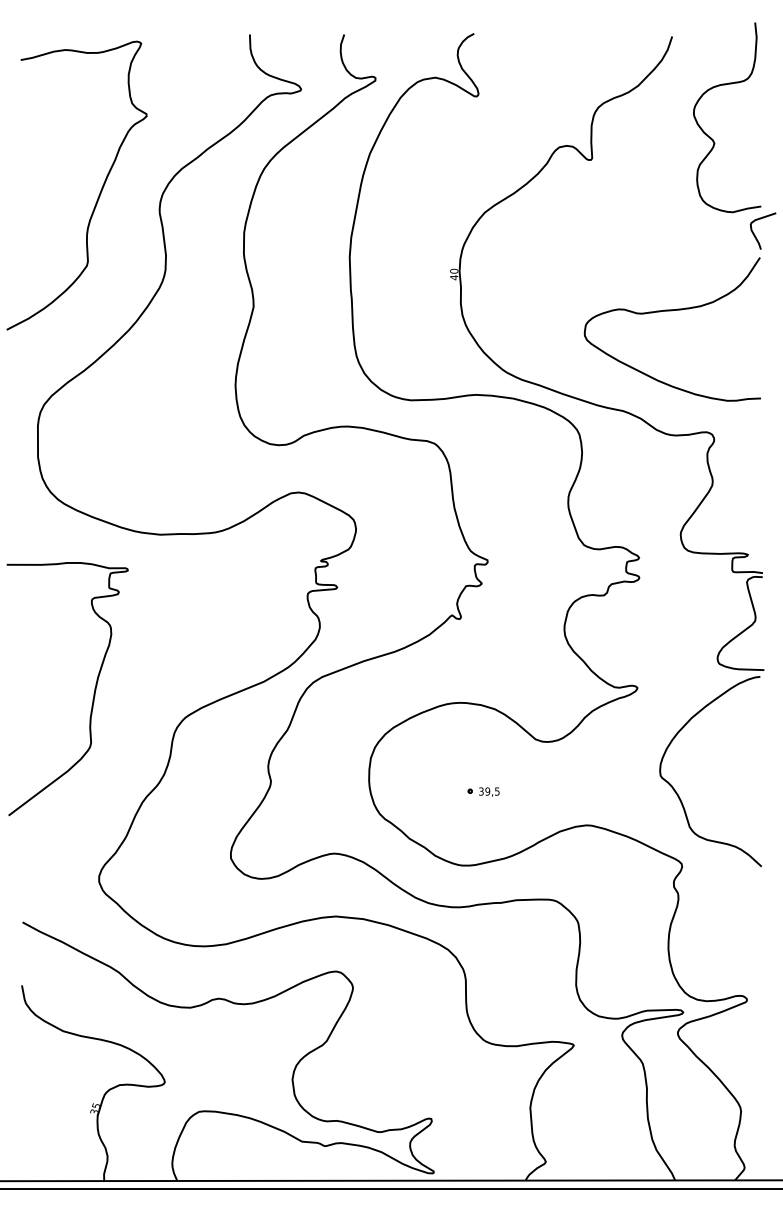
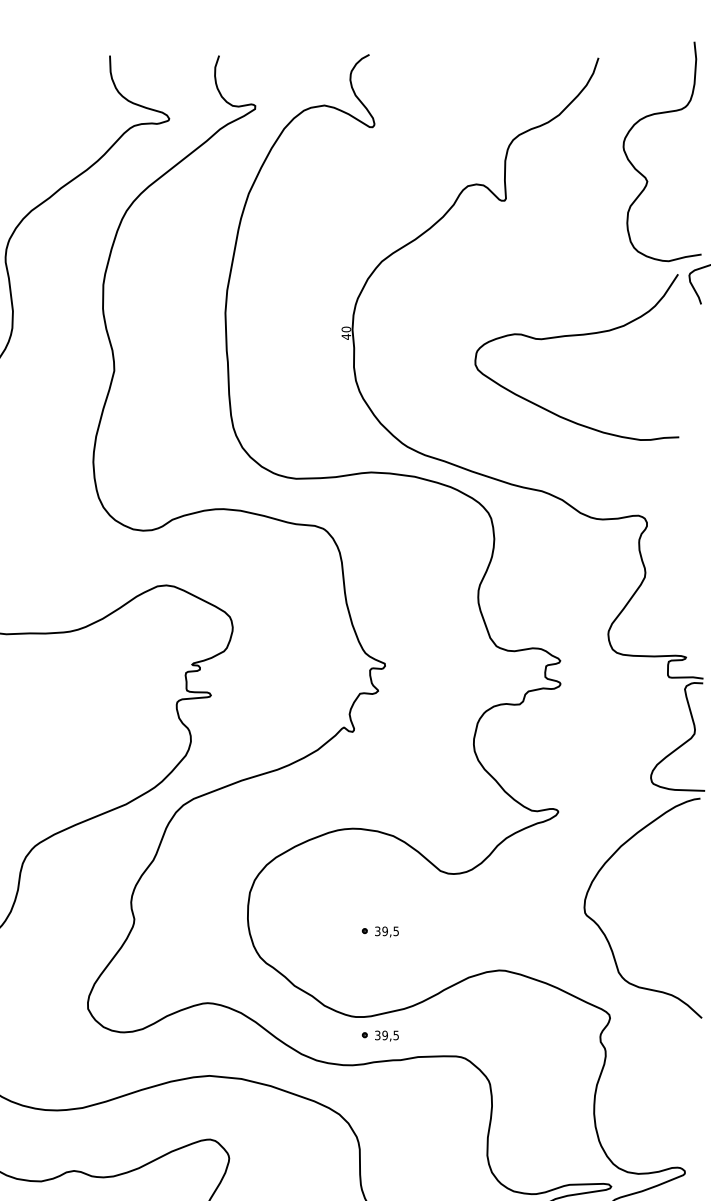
curve: (671, 311) -> (575, 336), moved
part: (483, 881) -> (380, 1035), added

